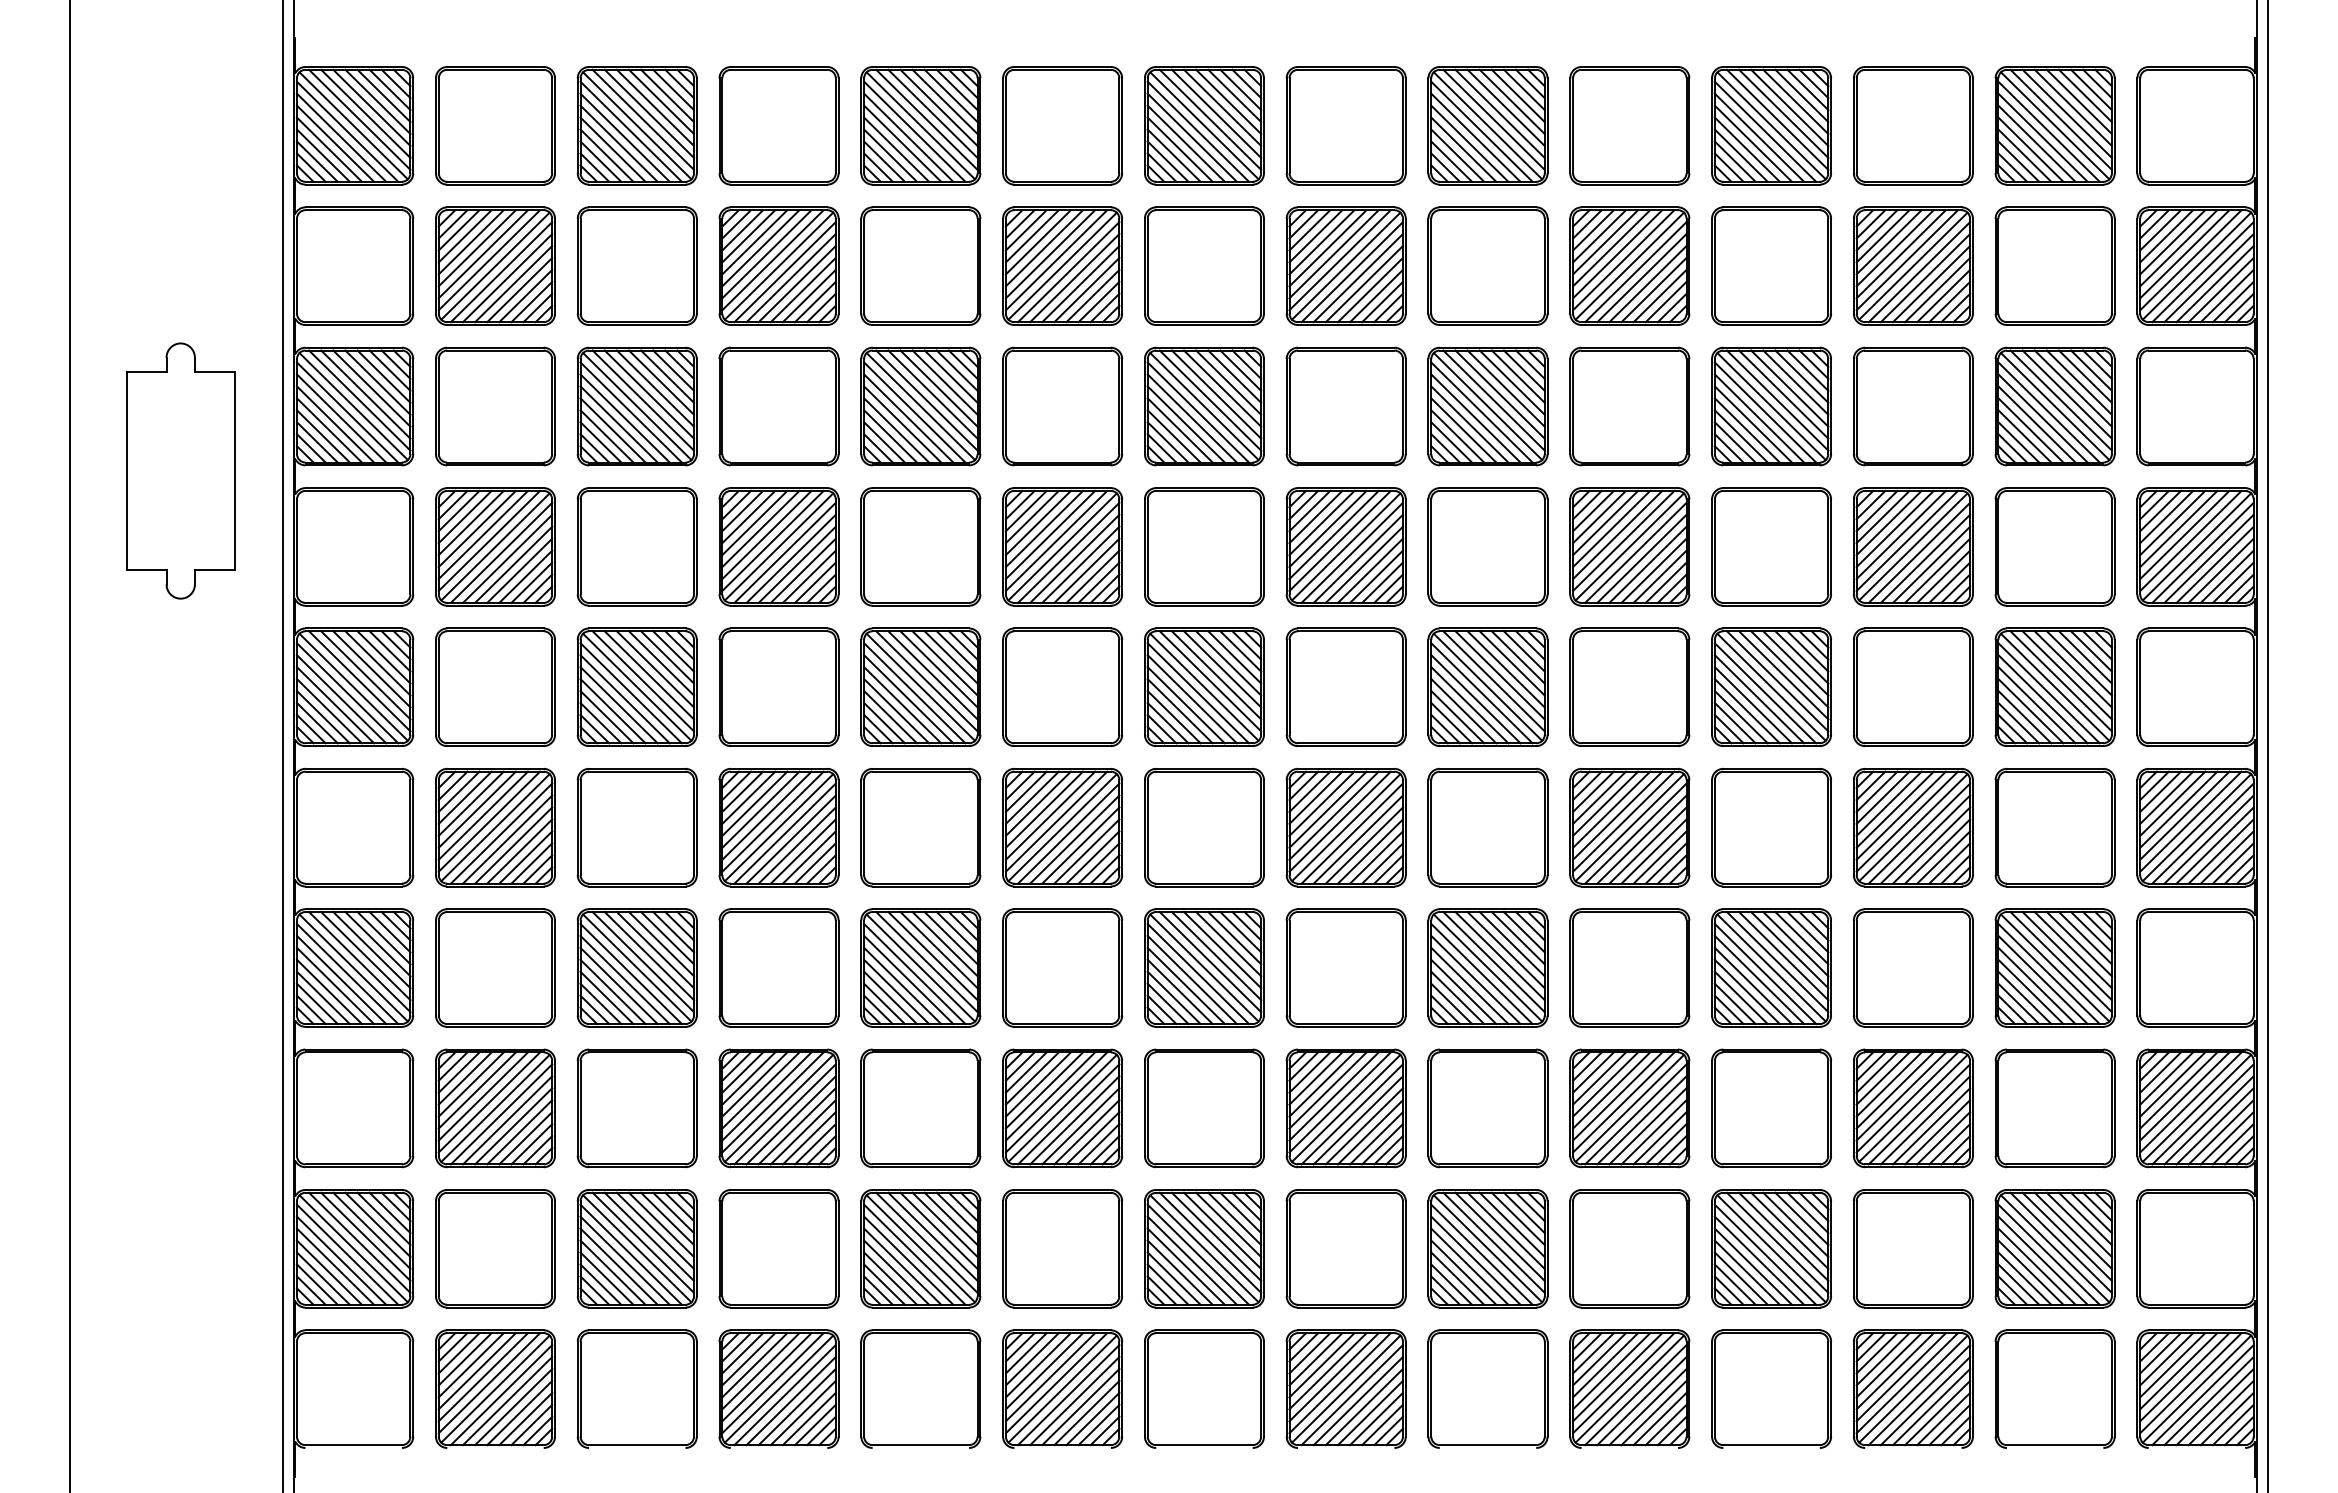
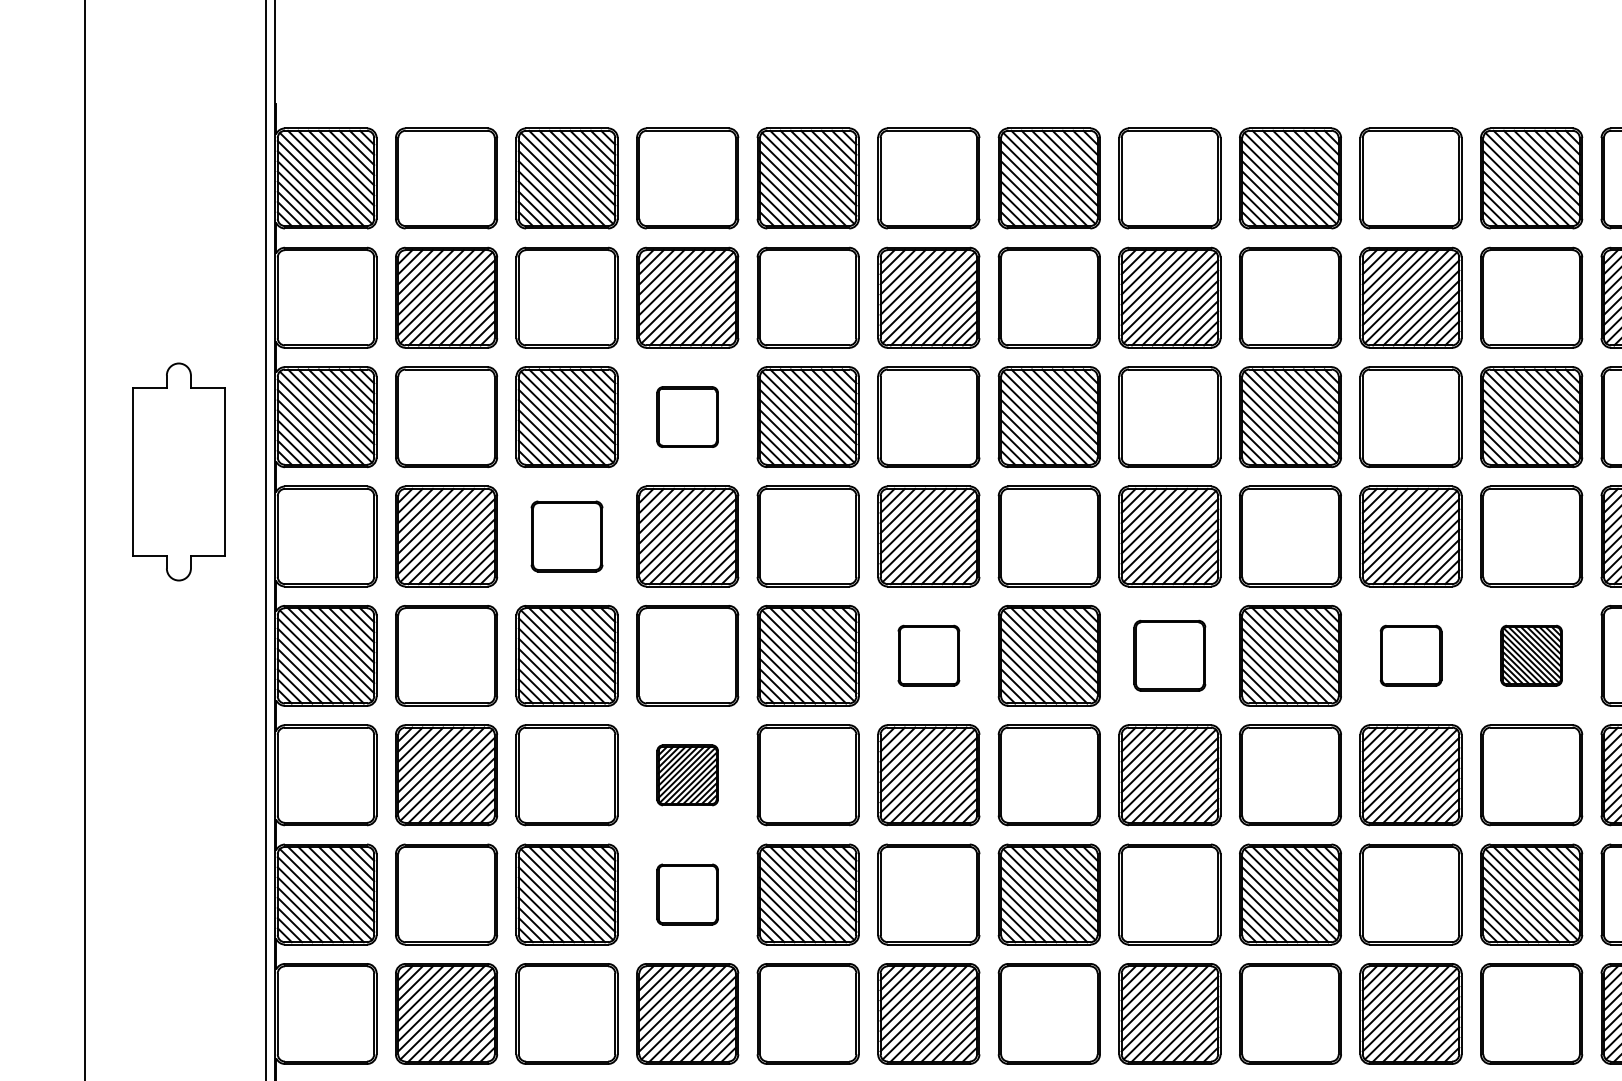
part: (778, 406) -> (687, 417), size x0.6
part: (636, 546) -> (566, 536), size x0.7
part: (1062, 686) -> (928, 655), size x0.6
part: (1345, 686) -> (1169, 655), size x0.7
part: (1629, 686) -> (1410, 655), size x0.6
part: (1771, 686) -> (1531, 655), size x0.6
part: (778, 827) -> (687, 775), size x0.6
part: (778, 967) -> (687, 894), size x0.6

